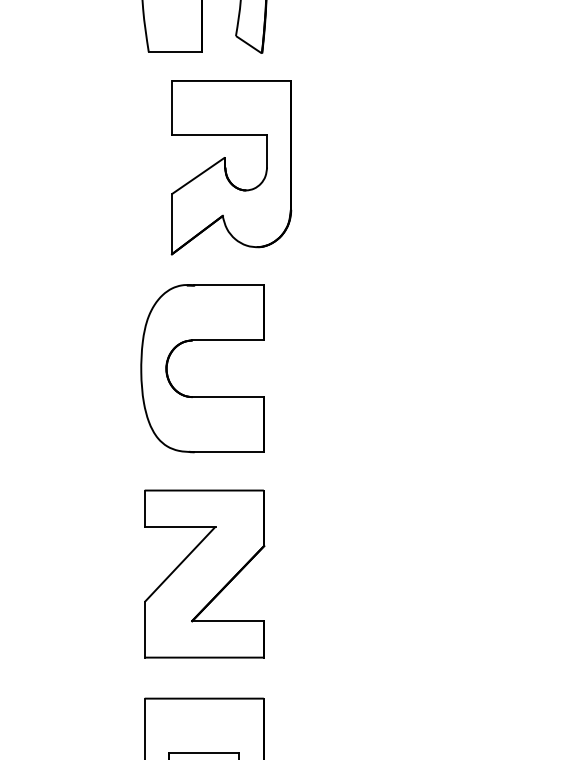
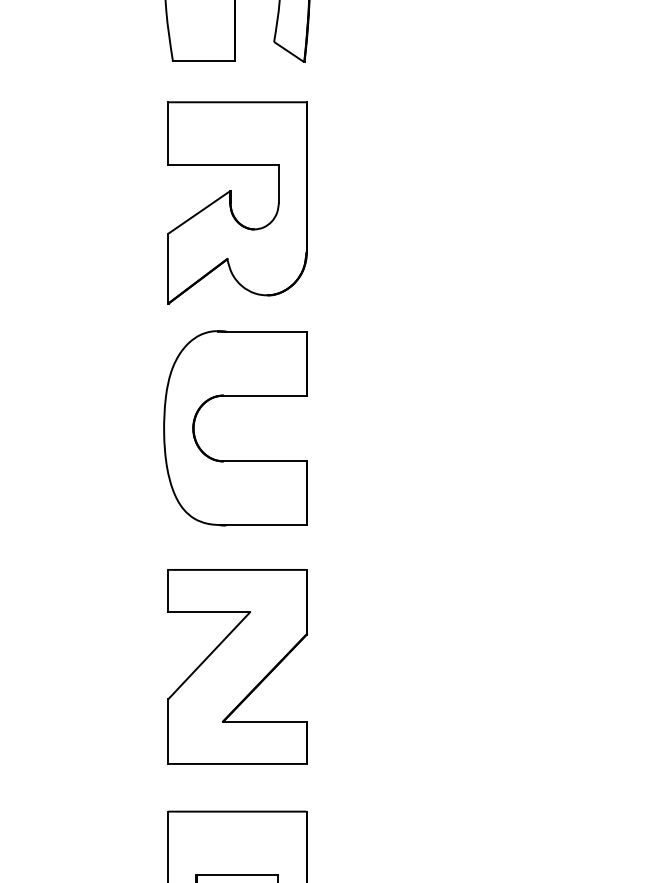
part: (231, 167) -> (237, 202), moved

